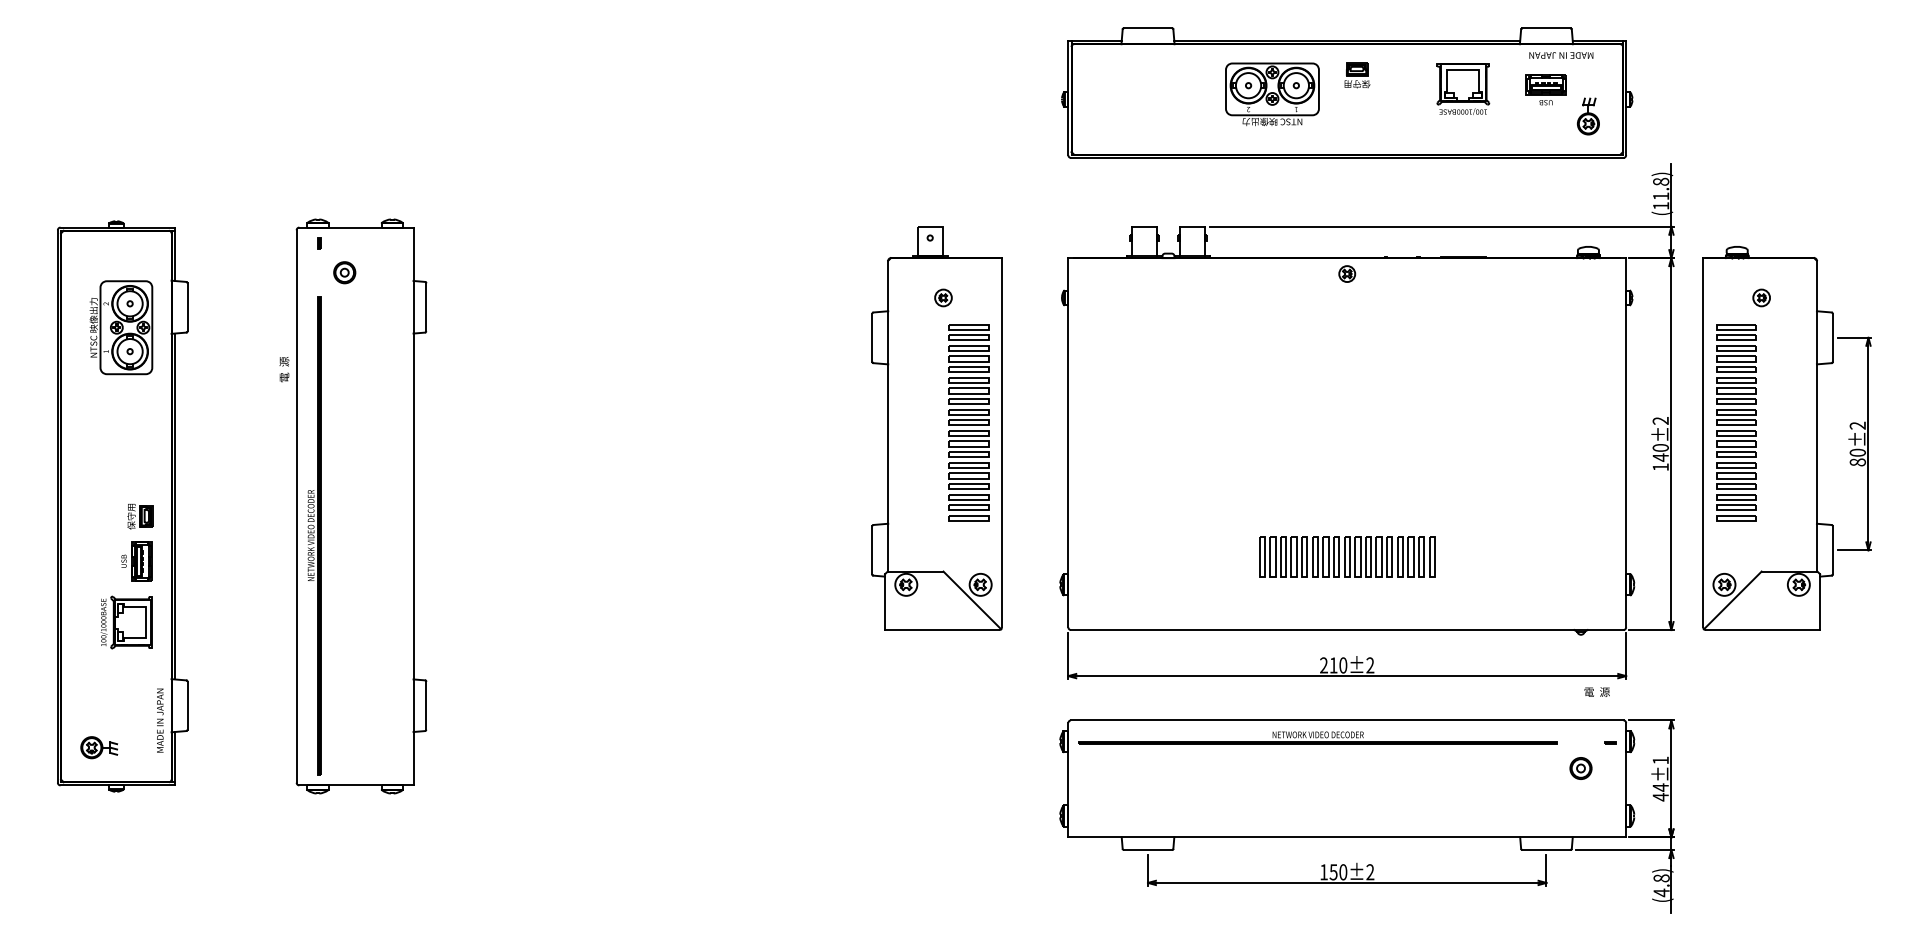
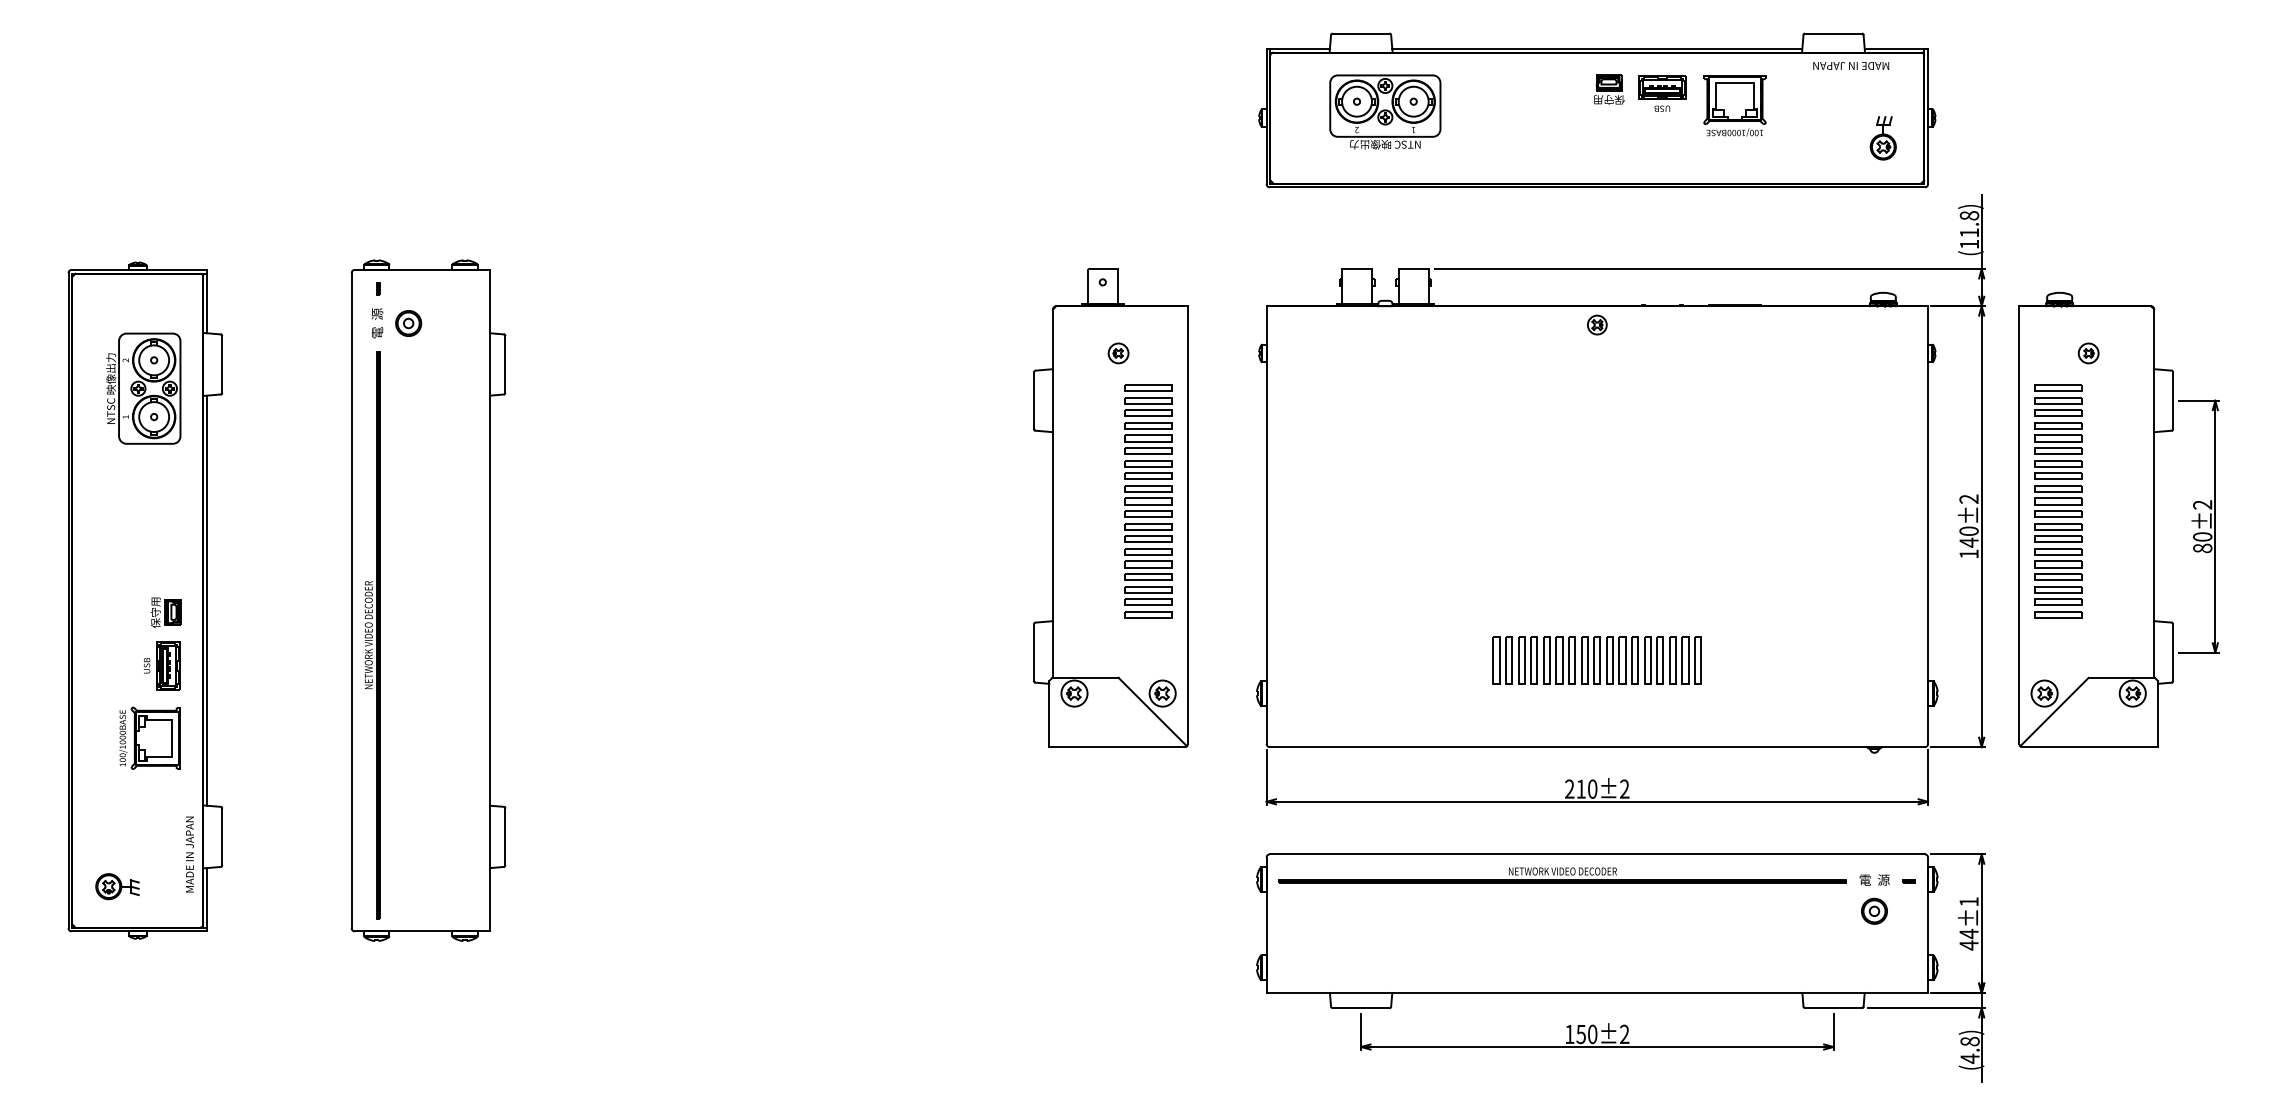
part: (1545, 89) -> (1661, 93), moved
part: (1272, 94) -> (1385, 112), moved
text: (284, 369) -> (377, 323), moved
text: (1596, 691) -> (1873, 879), moved

